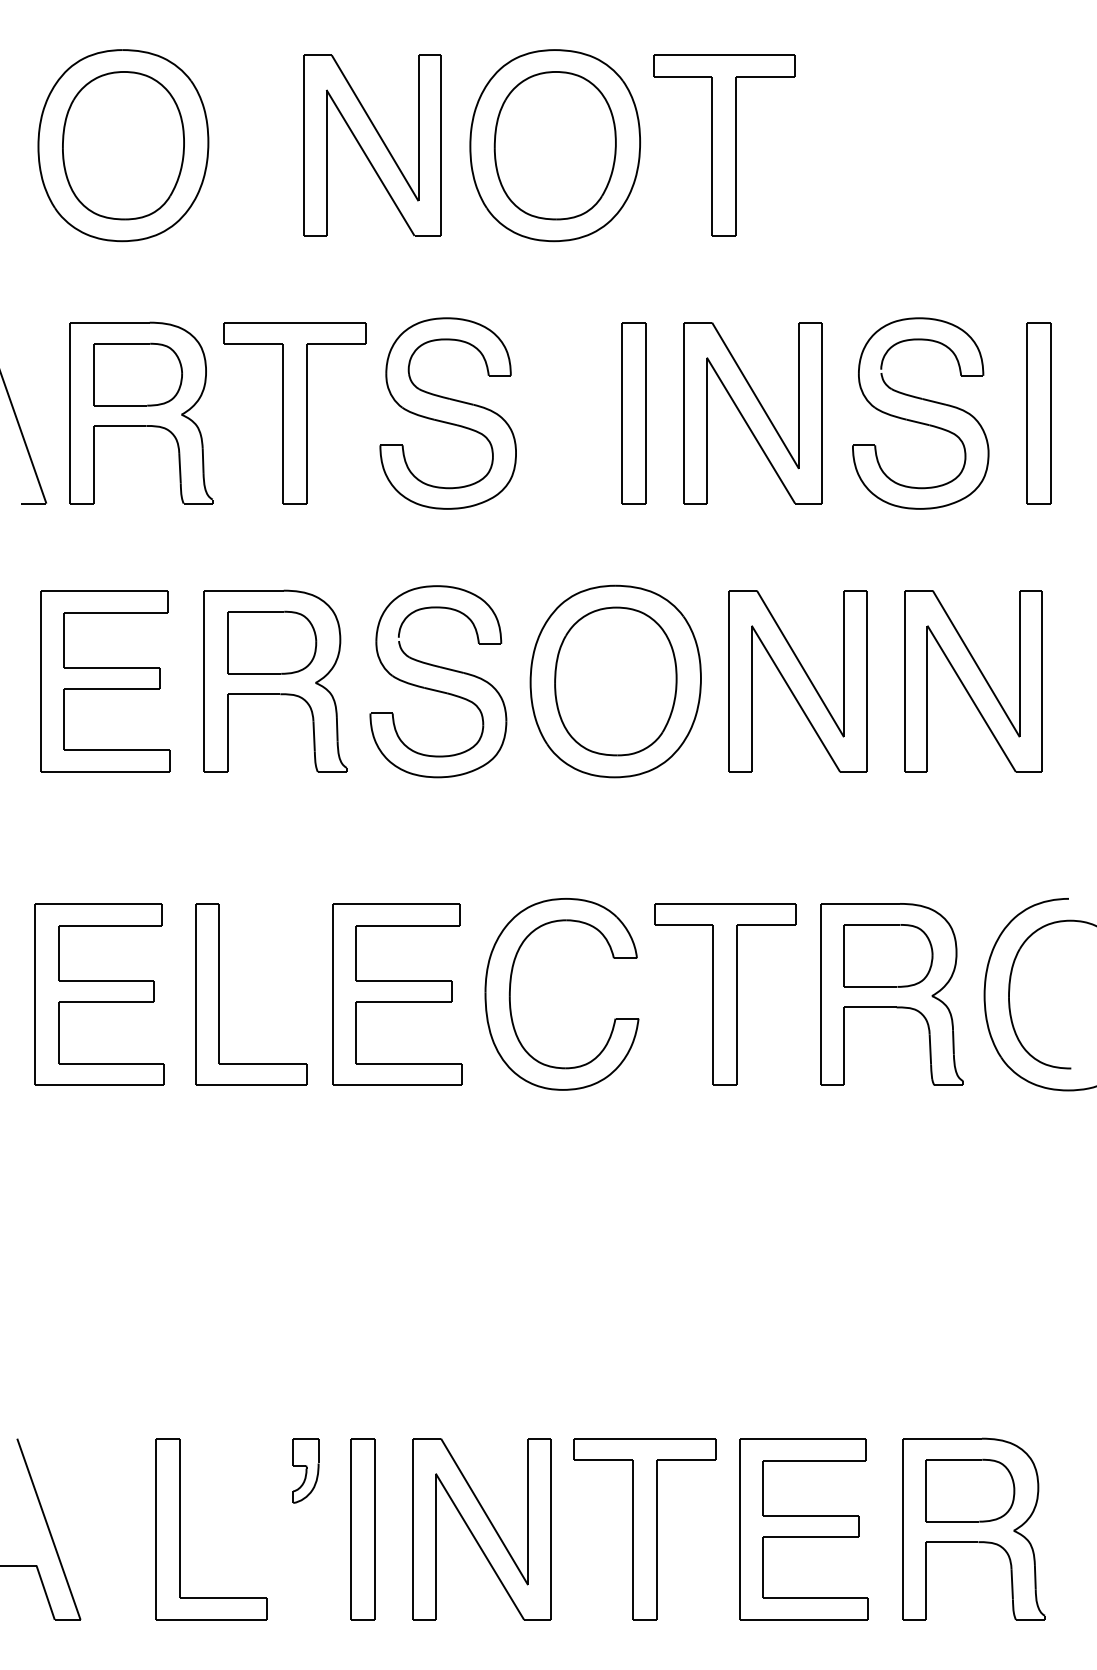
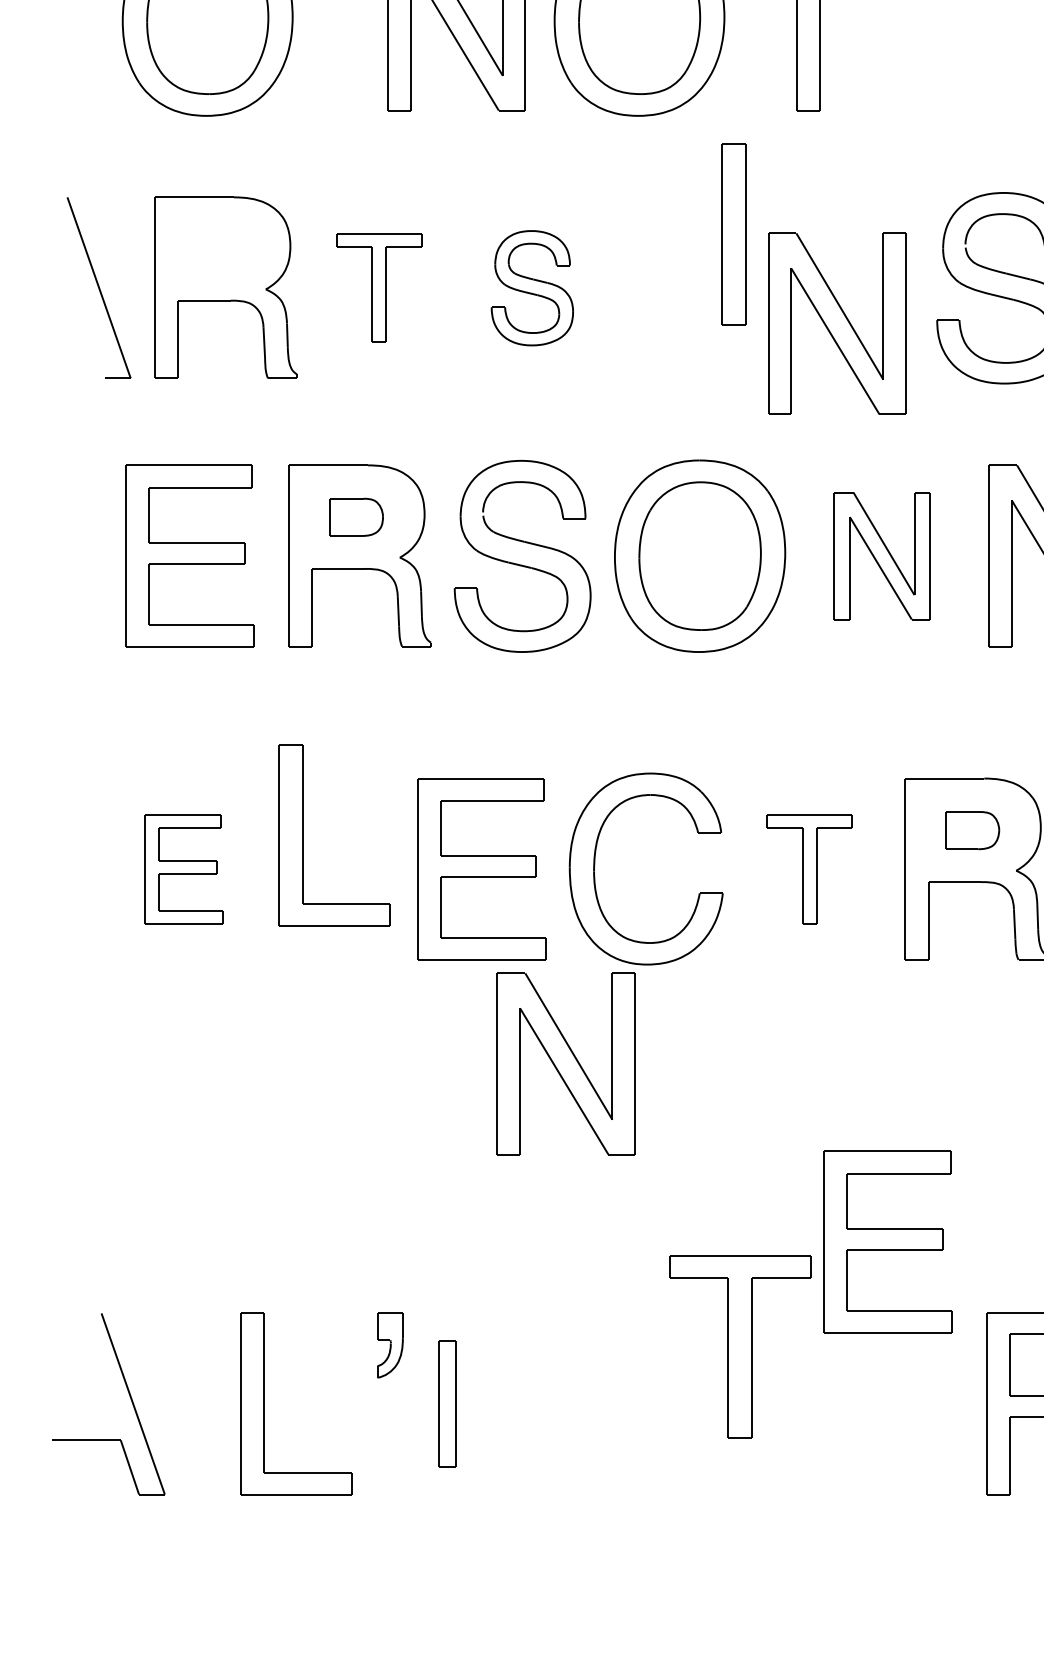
part: (137, 374) -> (221, 249), removed
part: (294, 413) -> (378, 288), size x0.6
part: (447, 413) -> (531, 288), size x0.6
part: (633, 413) -> (733, 235), moved
part: (752, 413) -> (836, 324), moved
part: (272, 642) -> (356, 517), size x0.6
part: (797, 681) -> (881, 556), size x0.7
part: (888, 955) -> (972, 830), size x0.6
part: (99, 994) -> (183, 869), size x0.6
part: (219, 994) -> (302, 835), moved
part: (725, 994) -> (809, 869), size x0.6
part: (362, 1529) -> (446, 1404), size x0.7
part: (481, 1529) -> (565, 1064), moved
part: (644, 1529) -> (739, 1347), moved
part: (803, 1529) -> (887, 1242), moved

